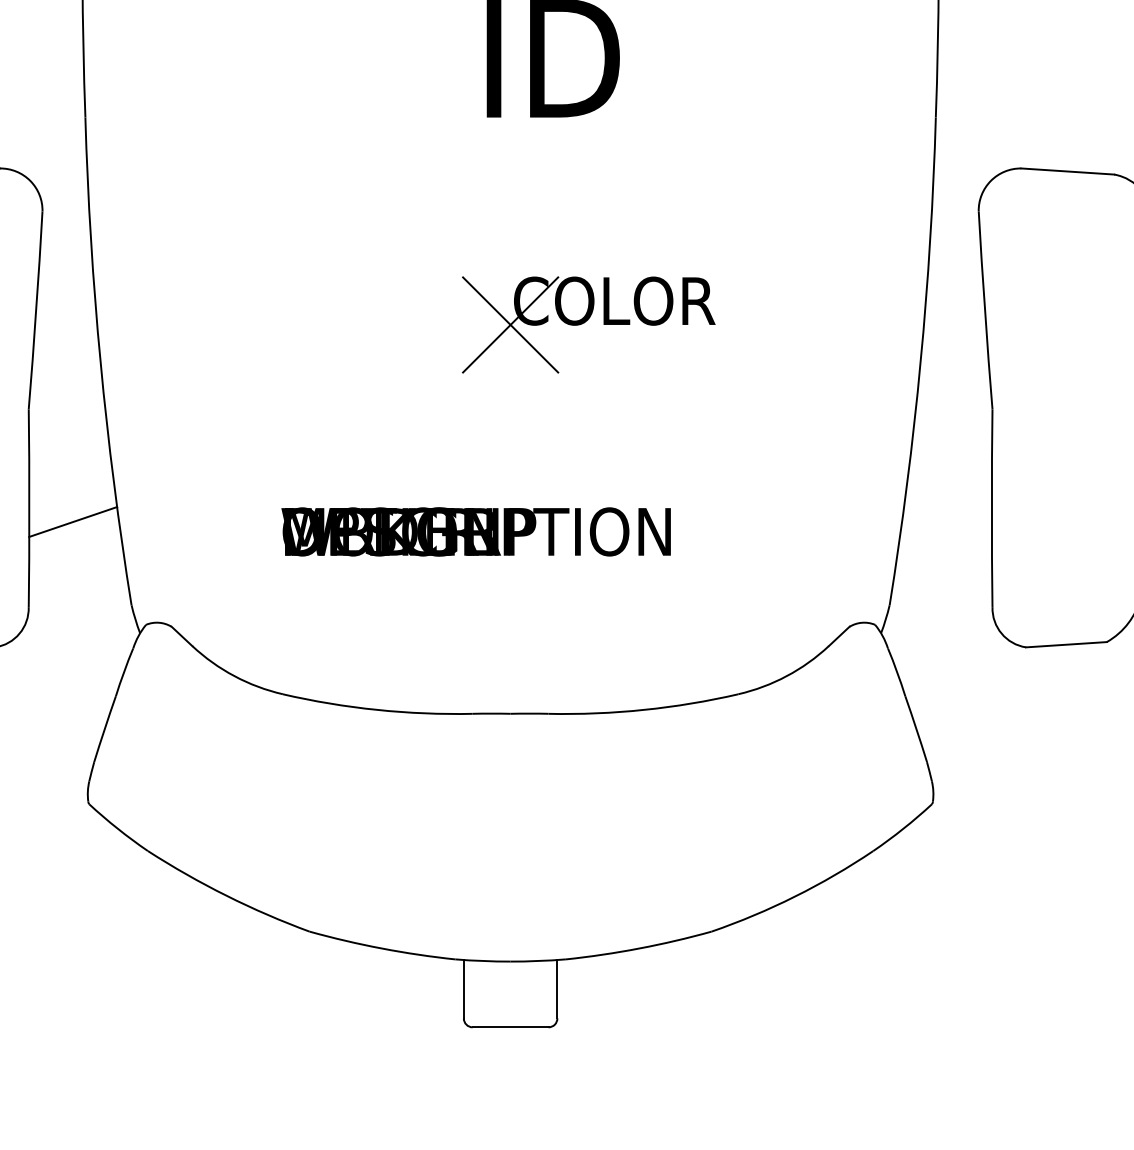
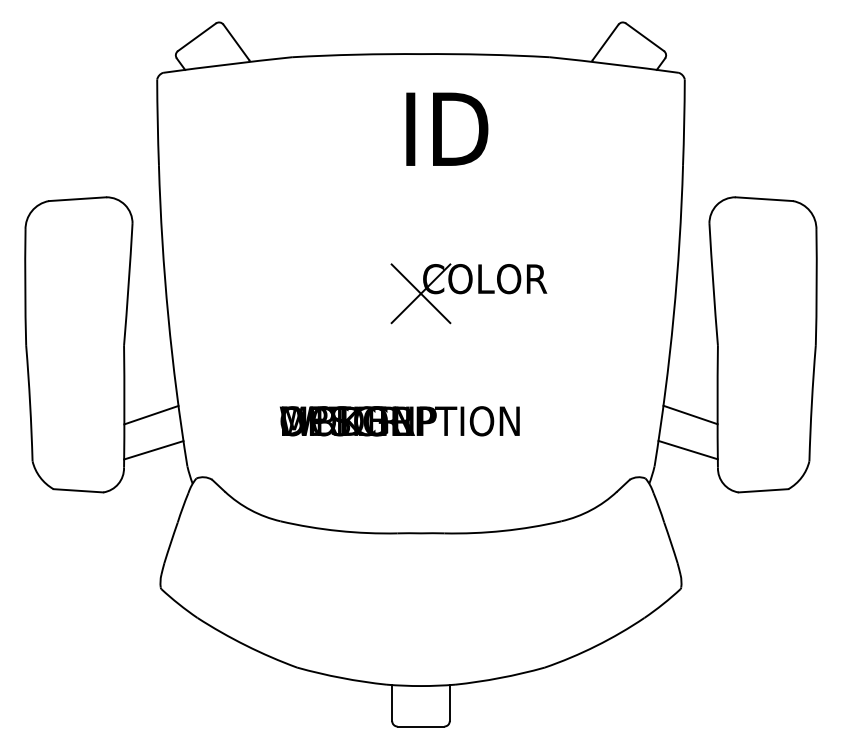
line: (947, 520) -> (690, 414), added
line: (943, 577) -> (687, 449), added
line: (76, 579) -> (153, 450), added

